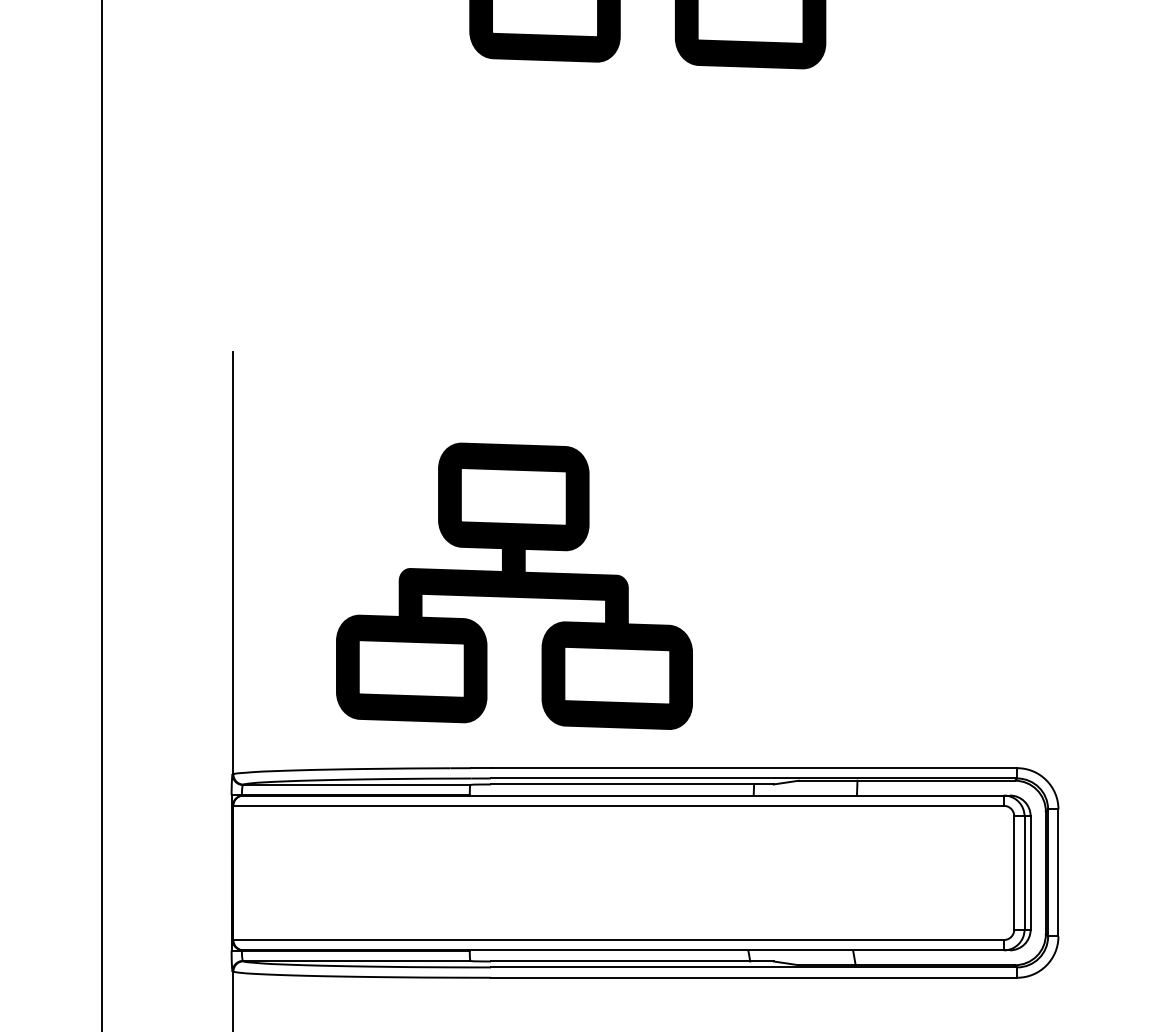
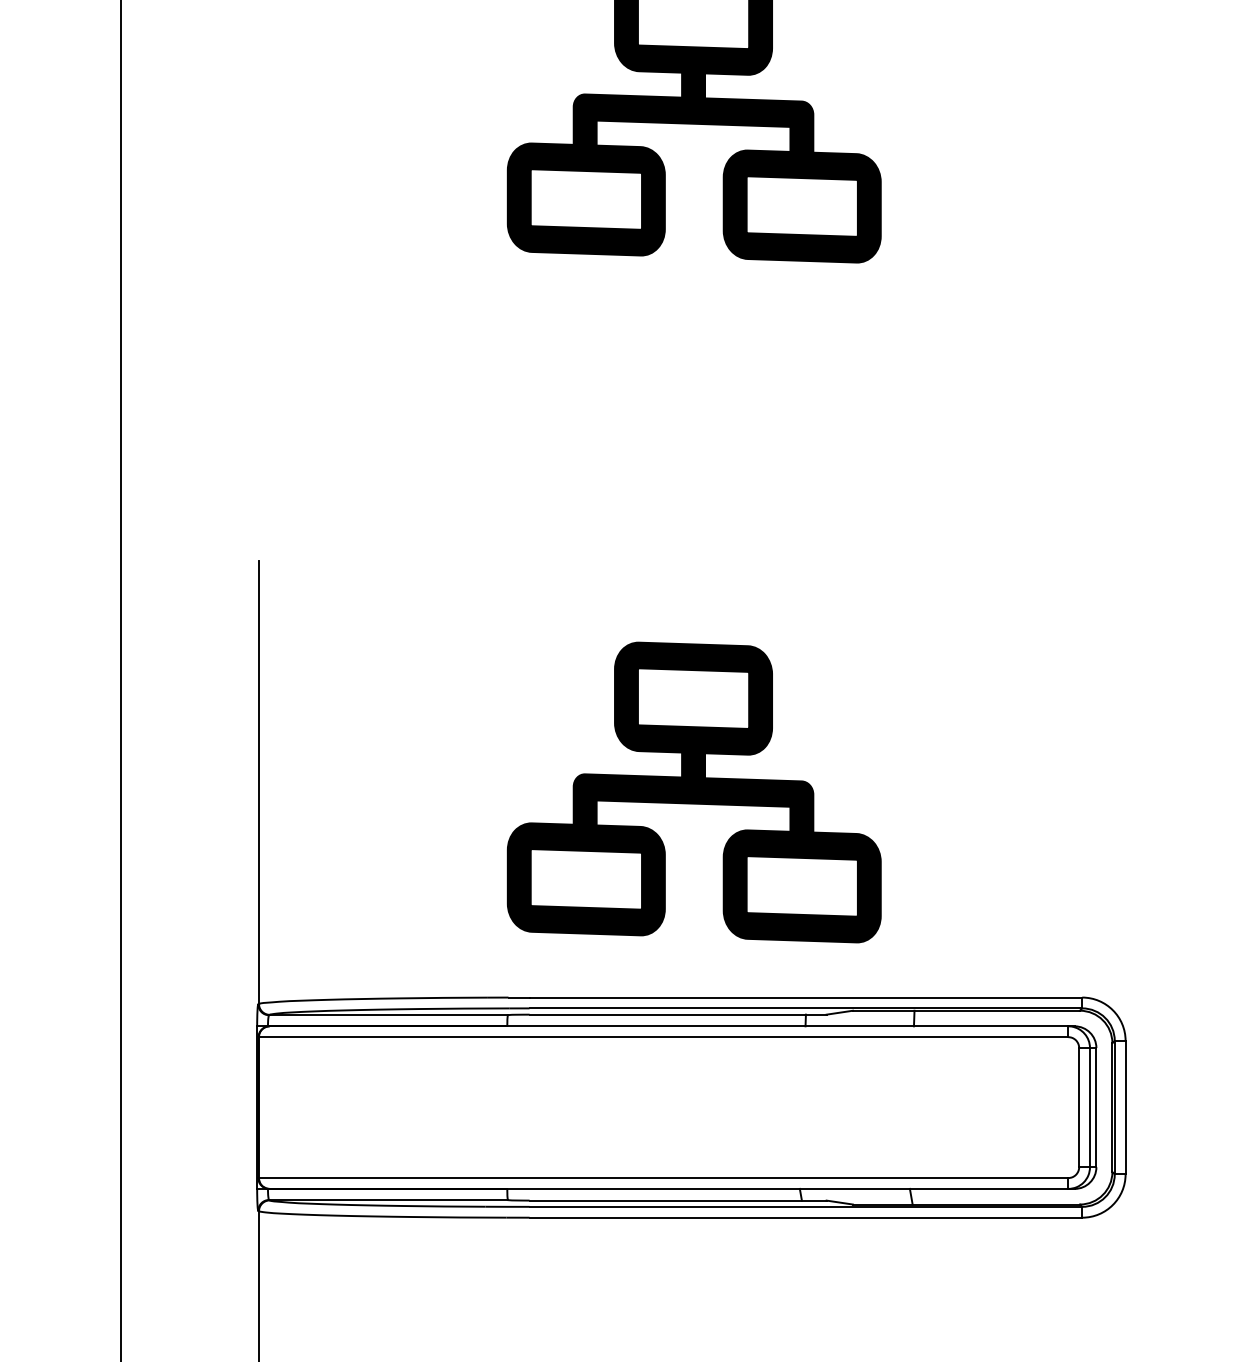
part: (513, 586) -> (693, 792), moved

